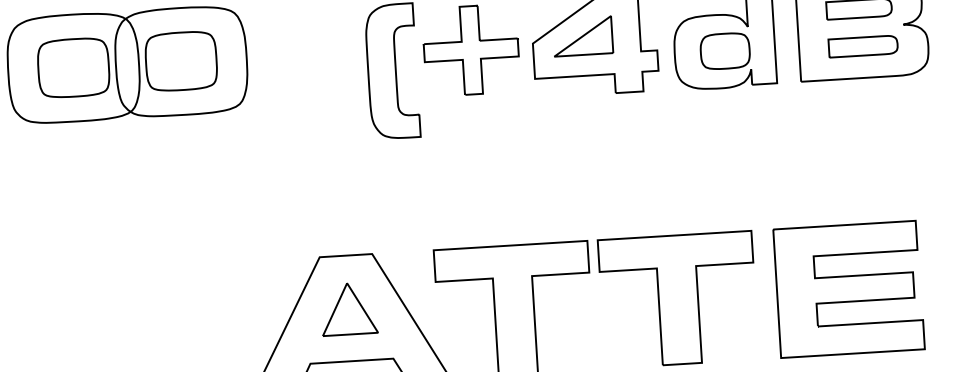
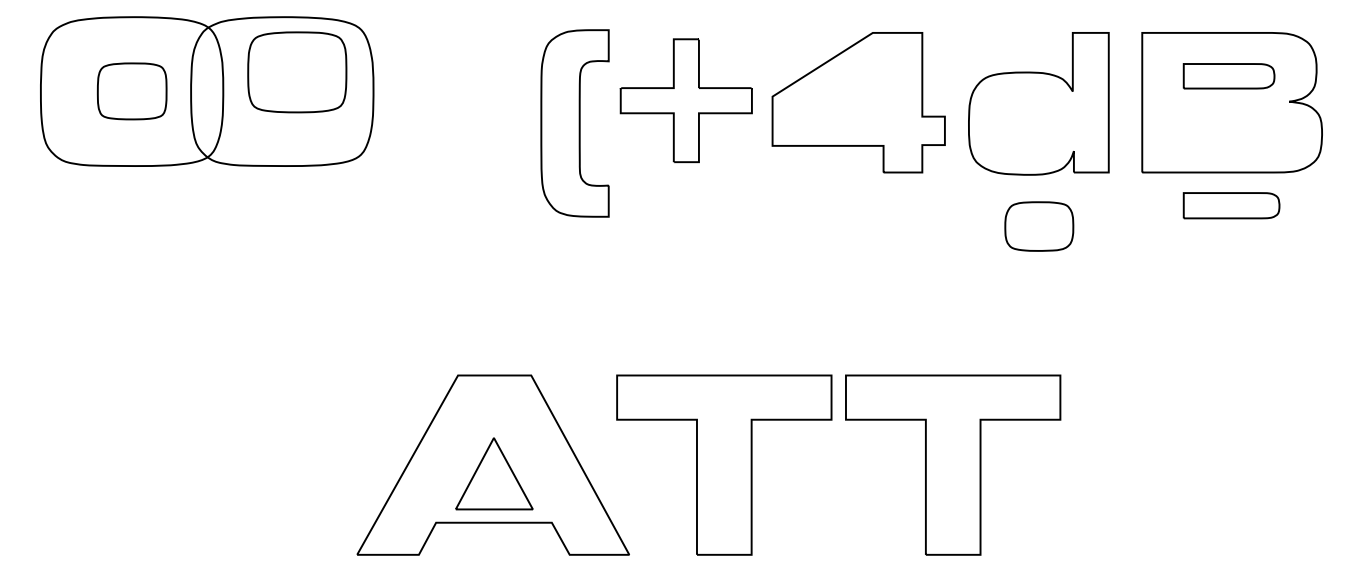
part: (582, 36) -> (842, 90), removed
part: (863, 46) -> (1231, 205), moved
part: (725, 51) -> (1039, 226), moved
part: (181, 61) -> (297, 72), moved
part: (73, 68) -> (132, 91), size x0.7
part: (849, 288) -> (1191, 464), removed
part: (349, 308) -> (494, 473), moved

